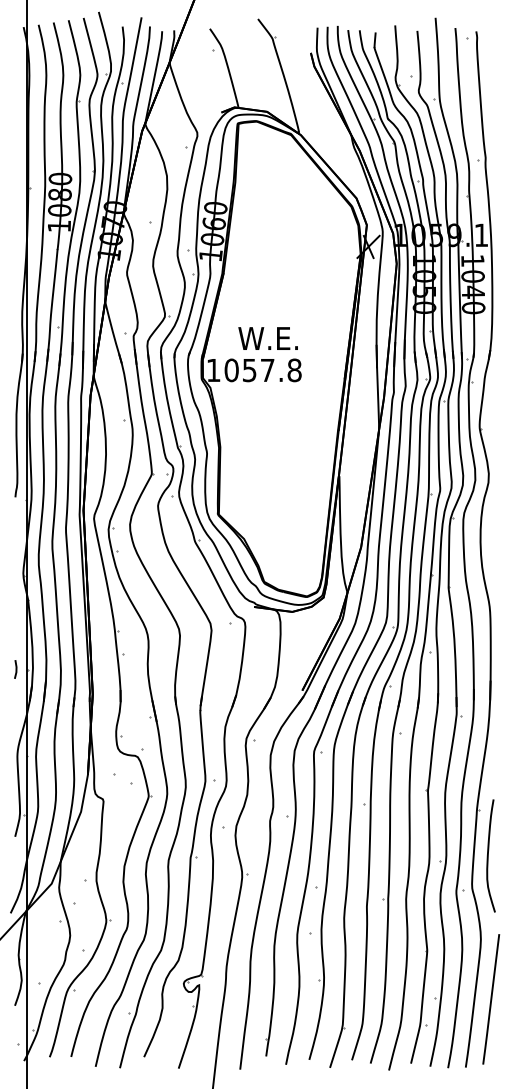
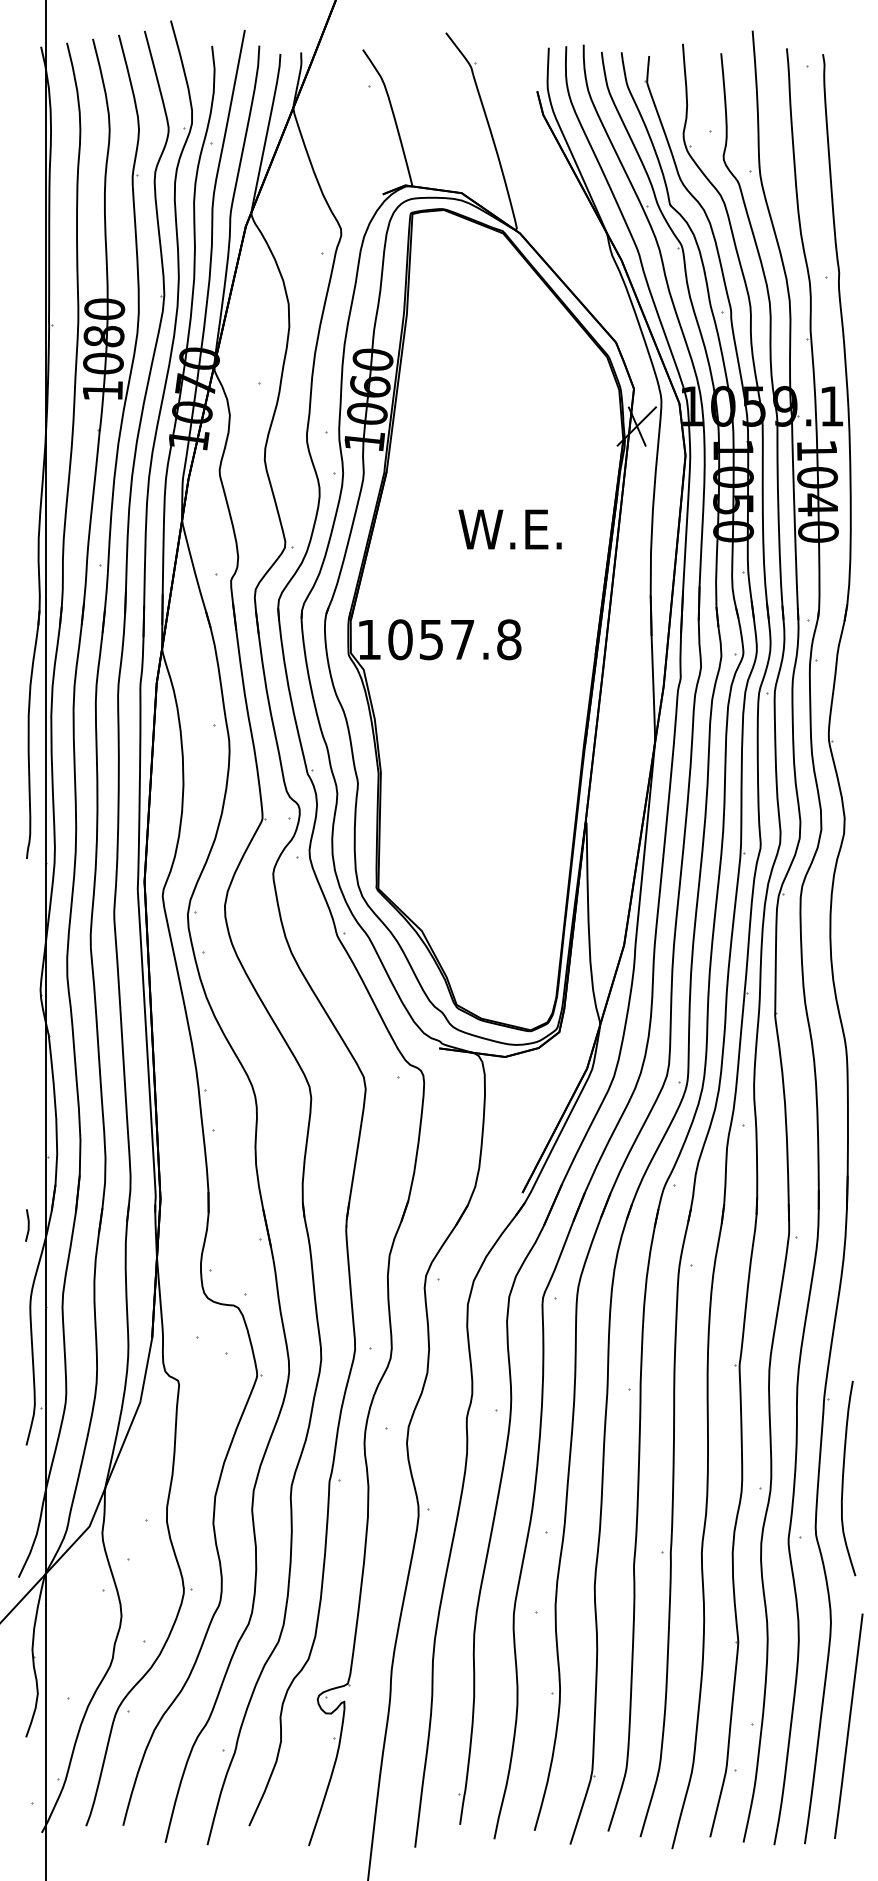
text: (267, 338) -> (508, 529), moved
line: (15, 669) -> (27, 1225), moved

